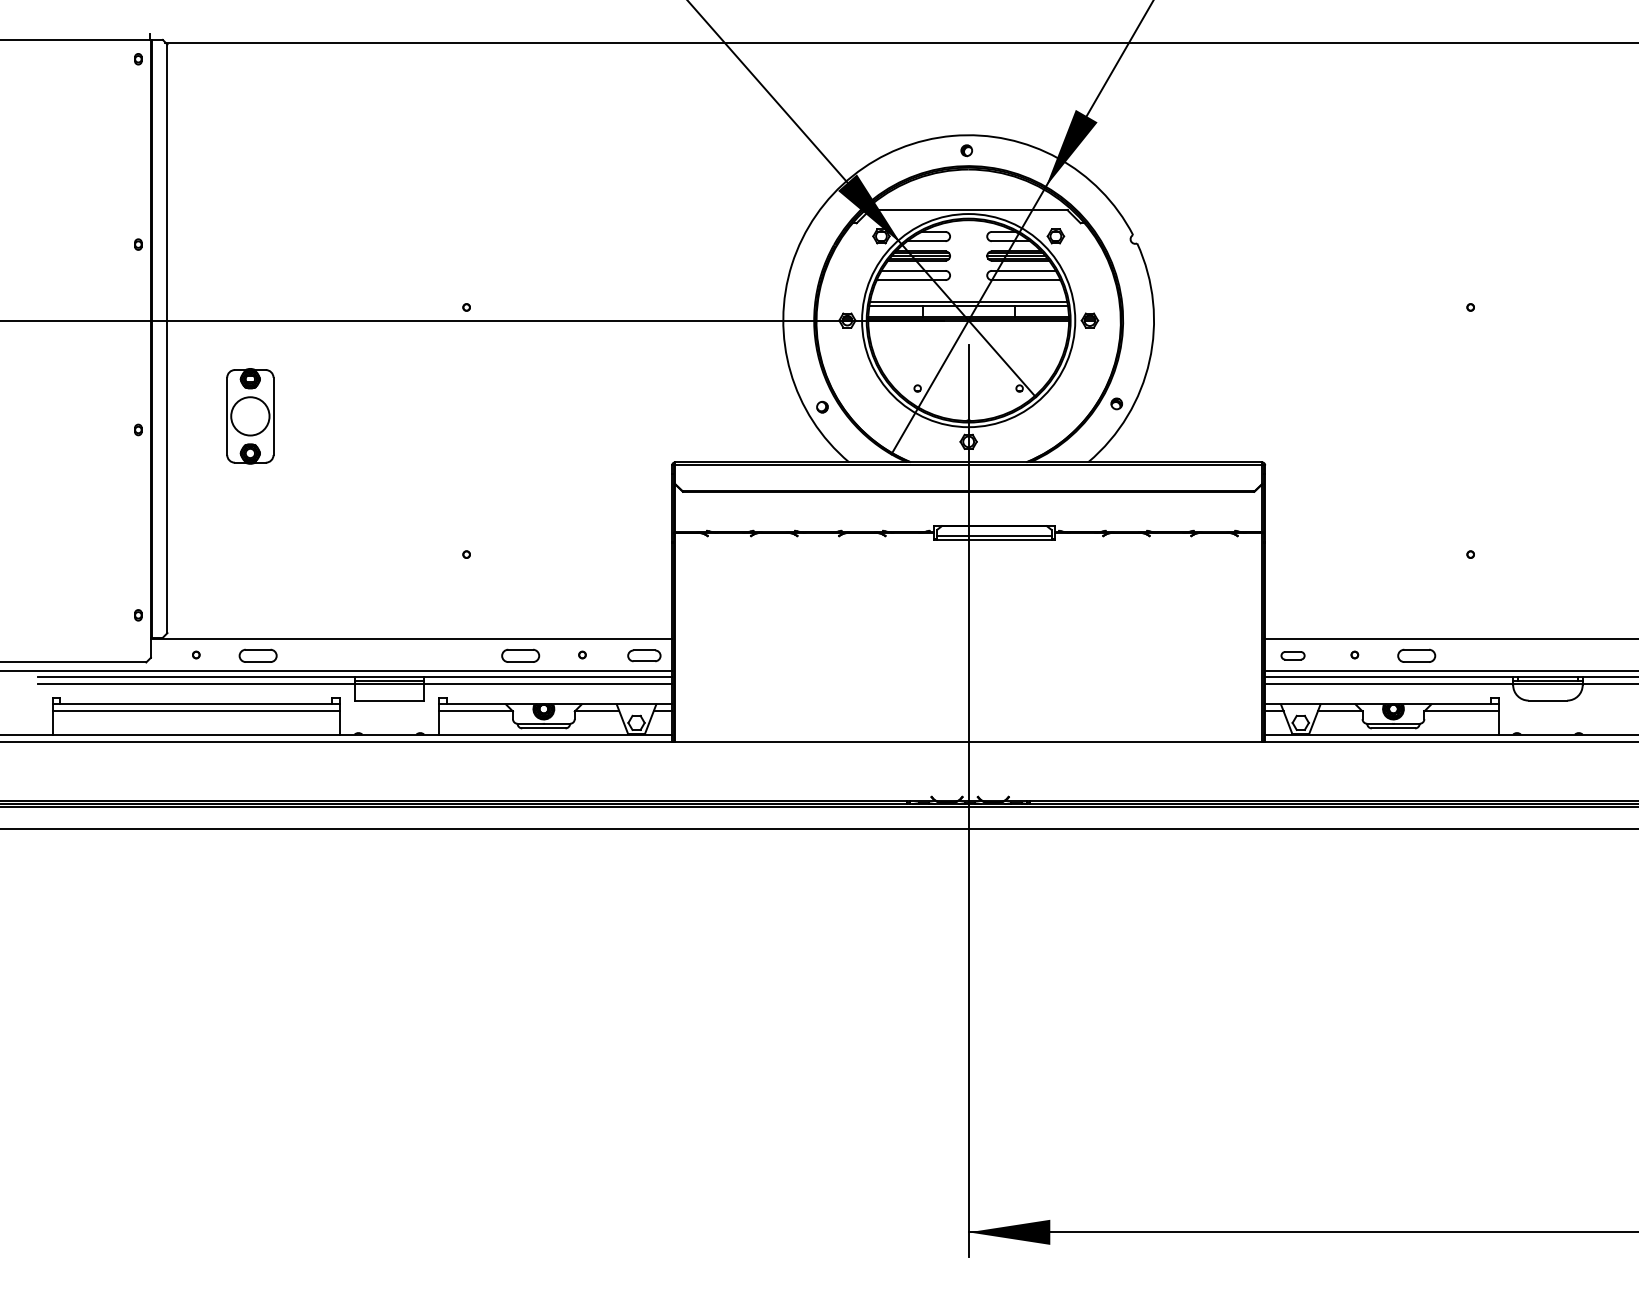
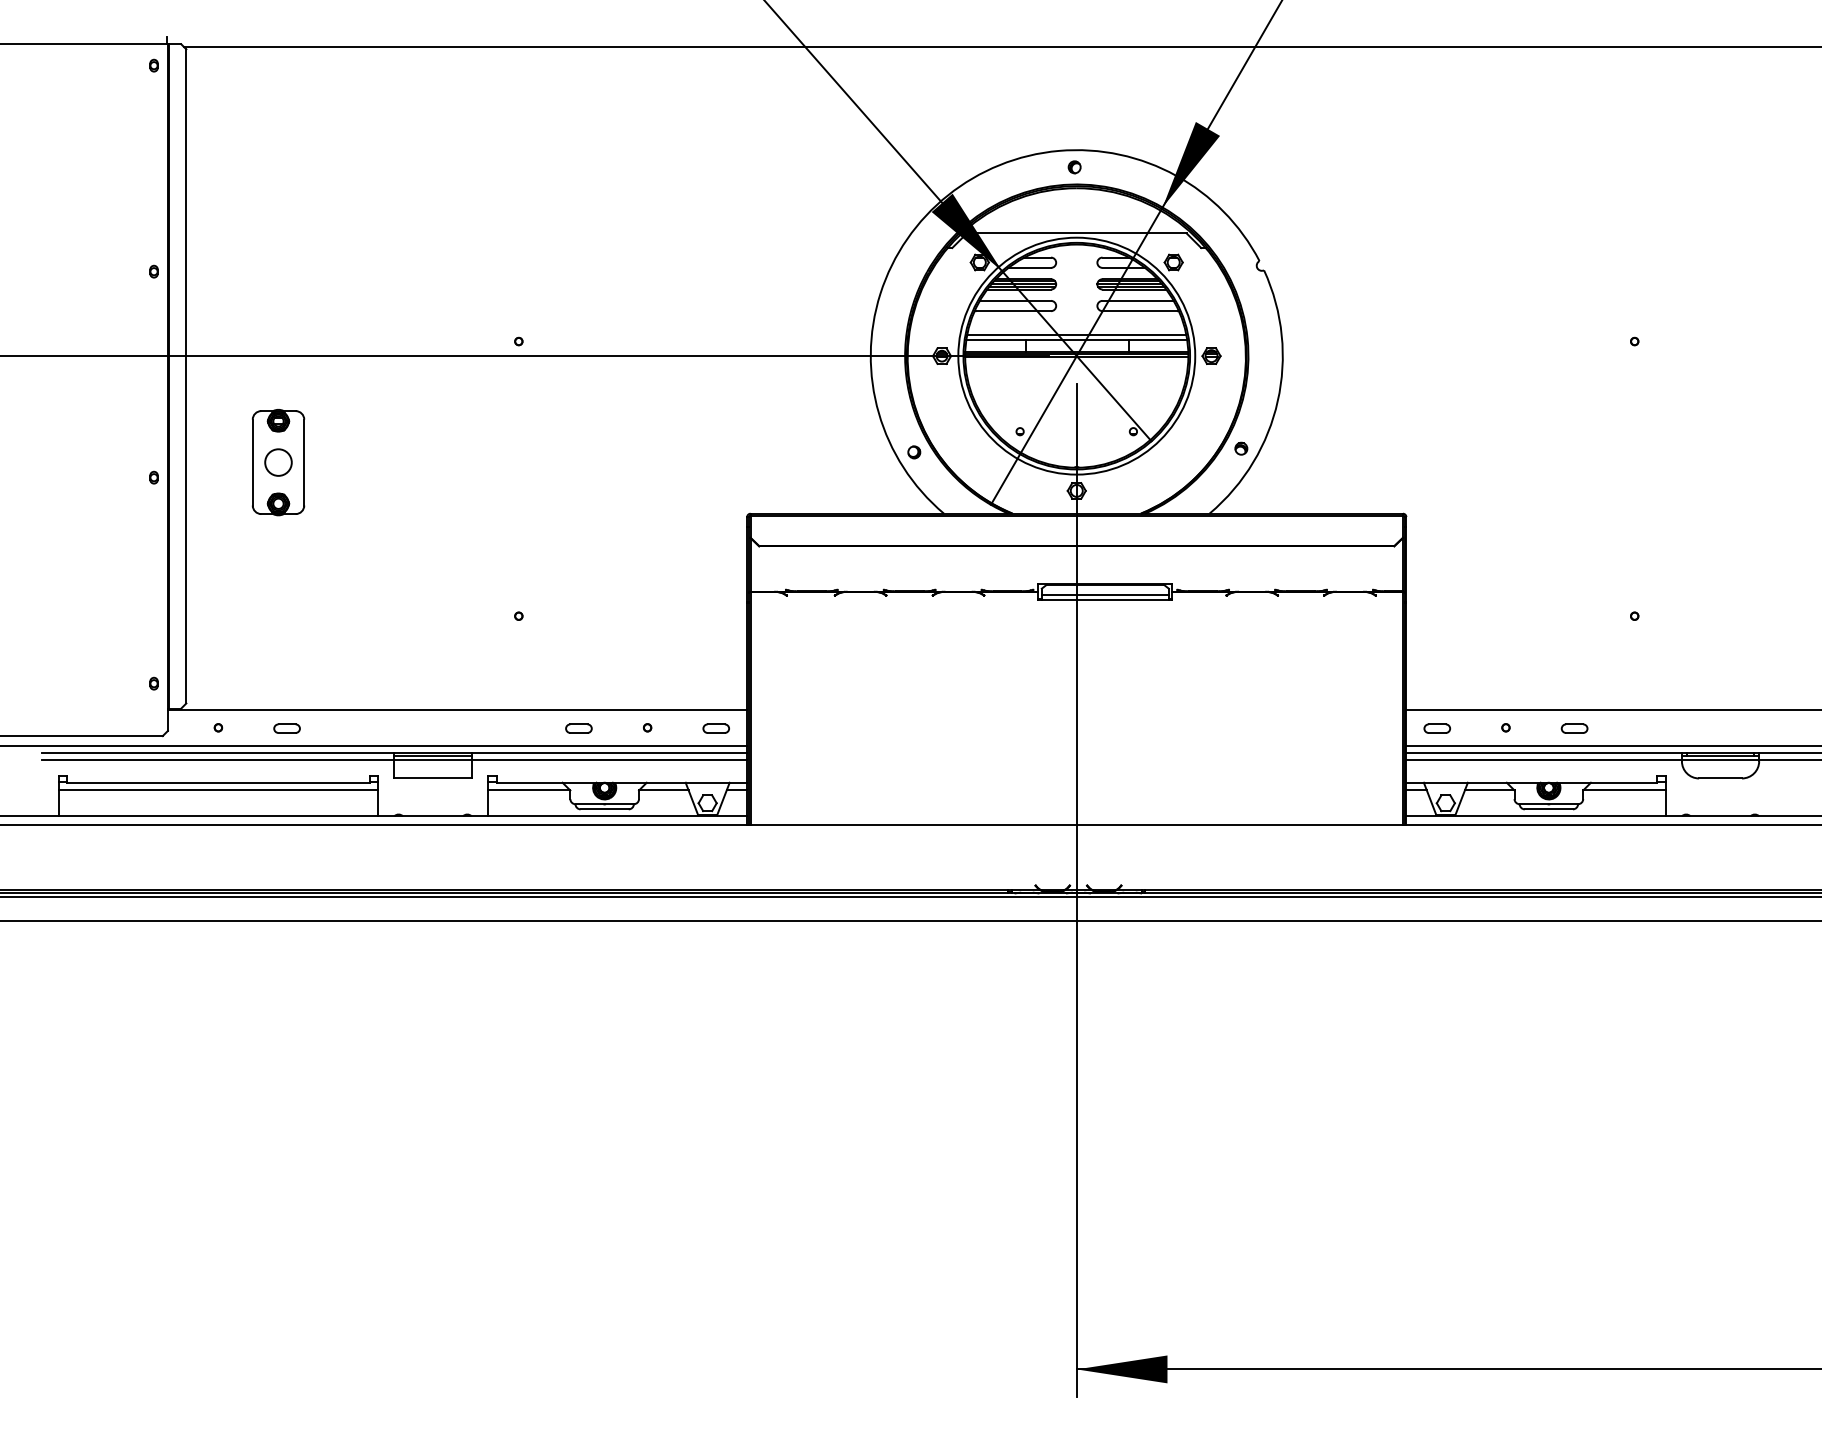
circle: (250, 416) -> (278, 462), size x0.62
part: (257, 655) -> (286, 728), size x0.62
part: (520, 655) -> (578, 728), size x0.62
part: (643, 655) -> (715, 728), size x0.71
part: (1416, 655) -> (1574, 728), size x0.62

